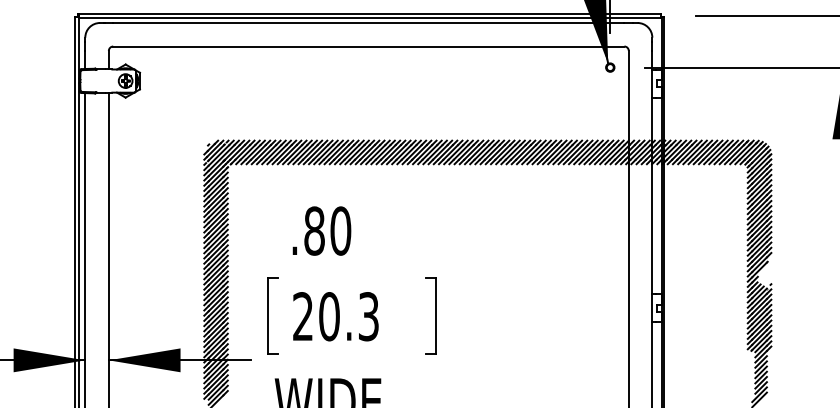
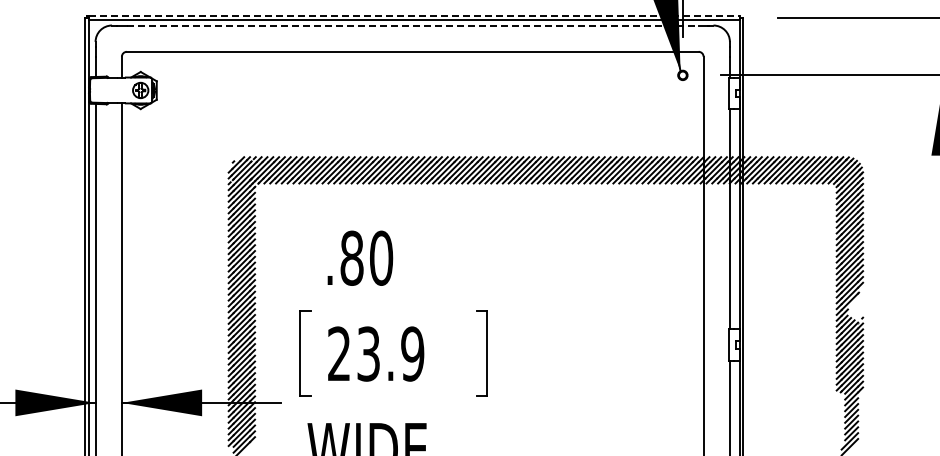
line: (371, 14) -> (415, 15), solid -> dashed
line: (368, 22) -> (412, 25), solid -> dashed
text: (348, 316) -> (390, 353), 20.3 -> 23.9

